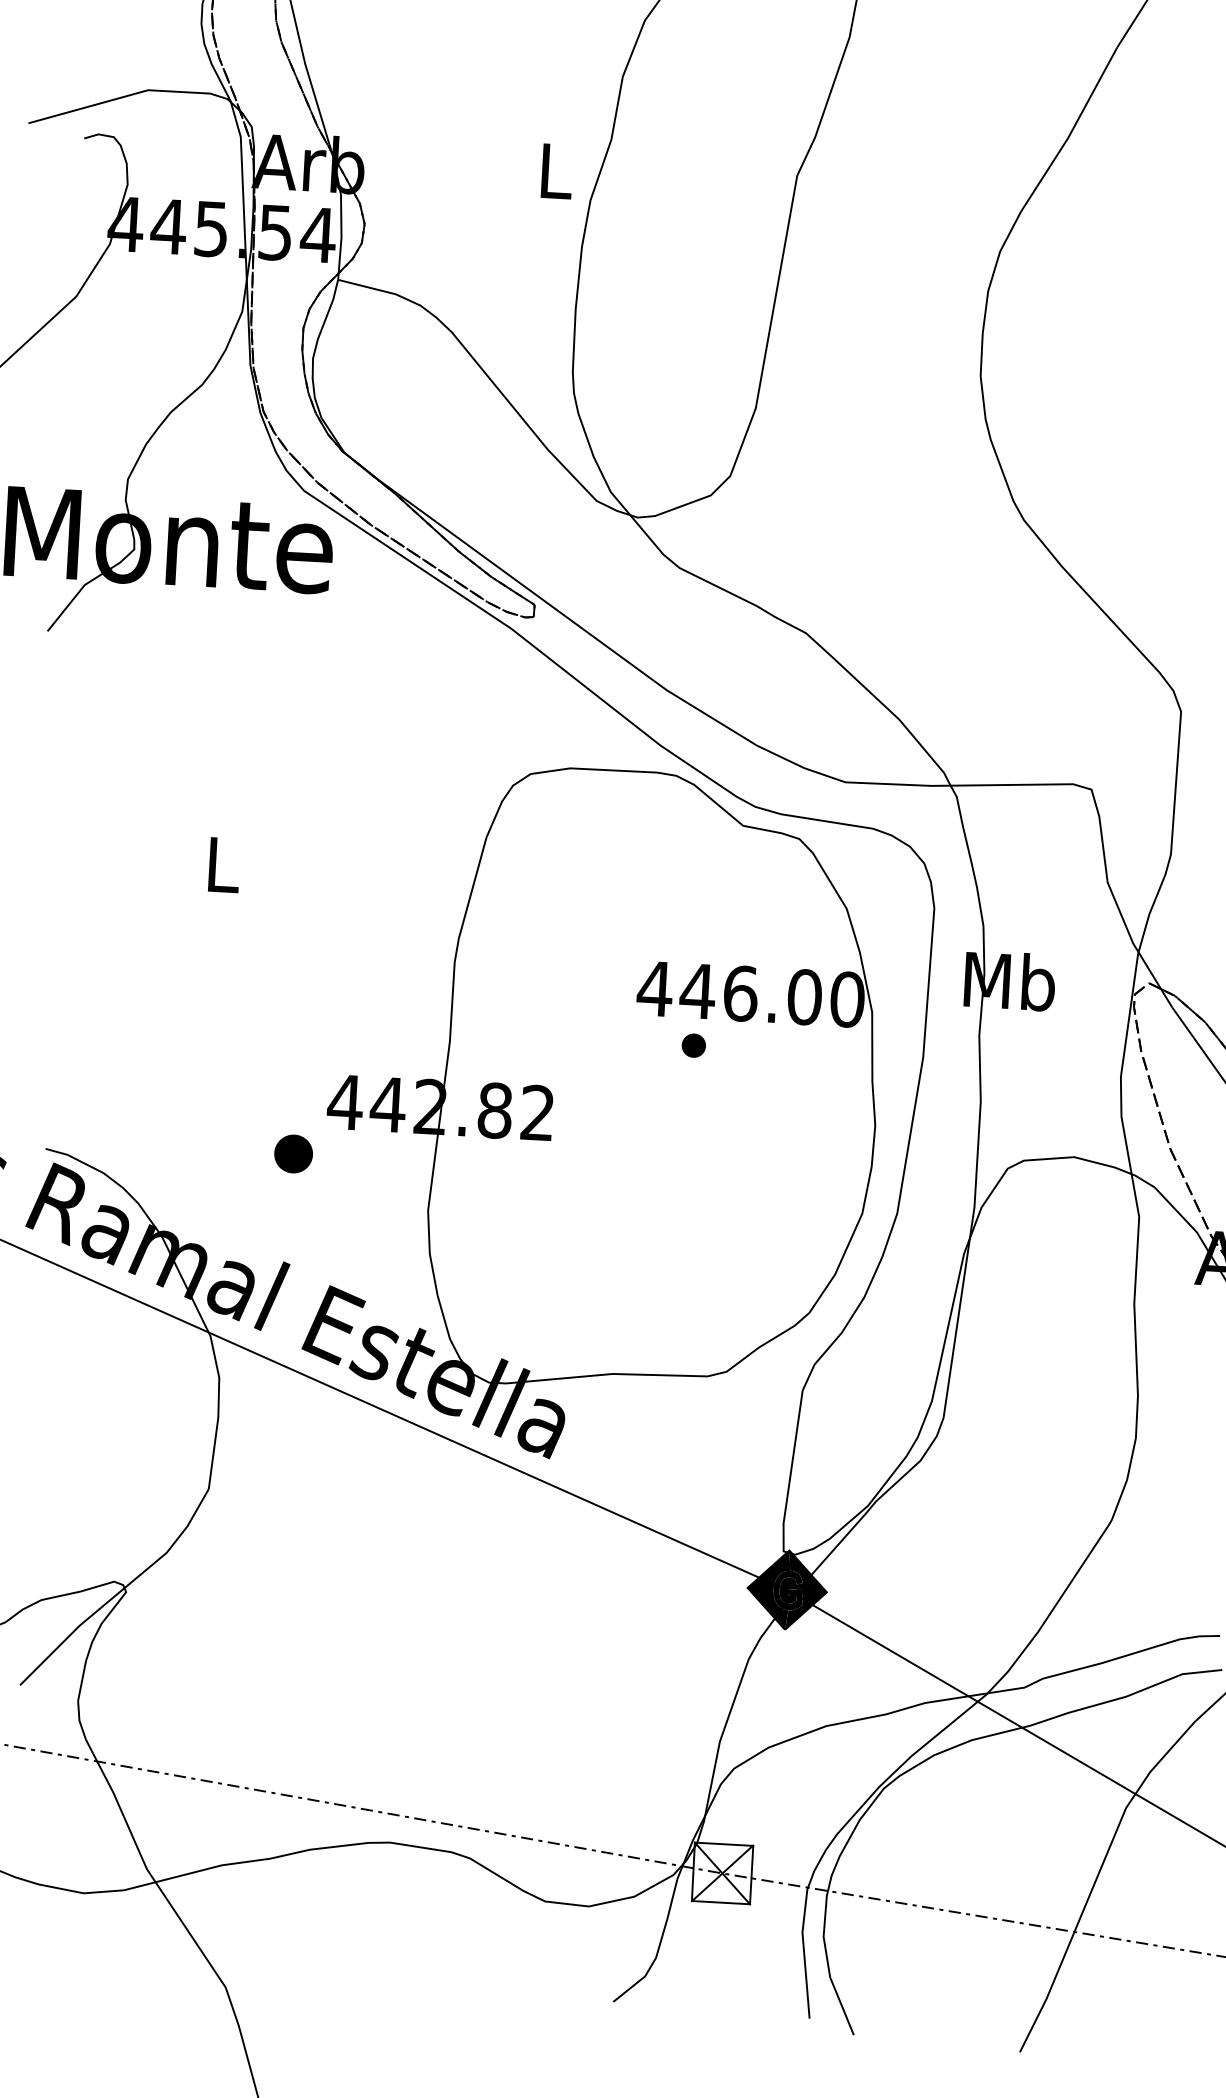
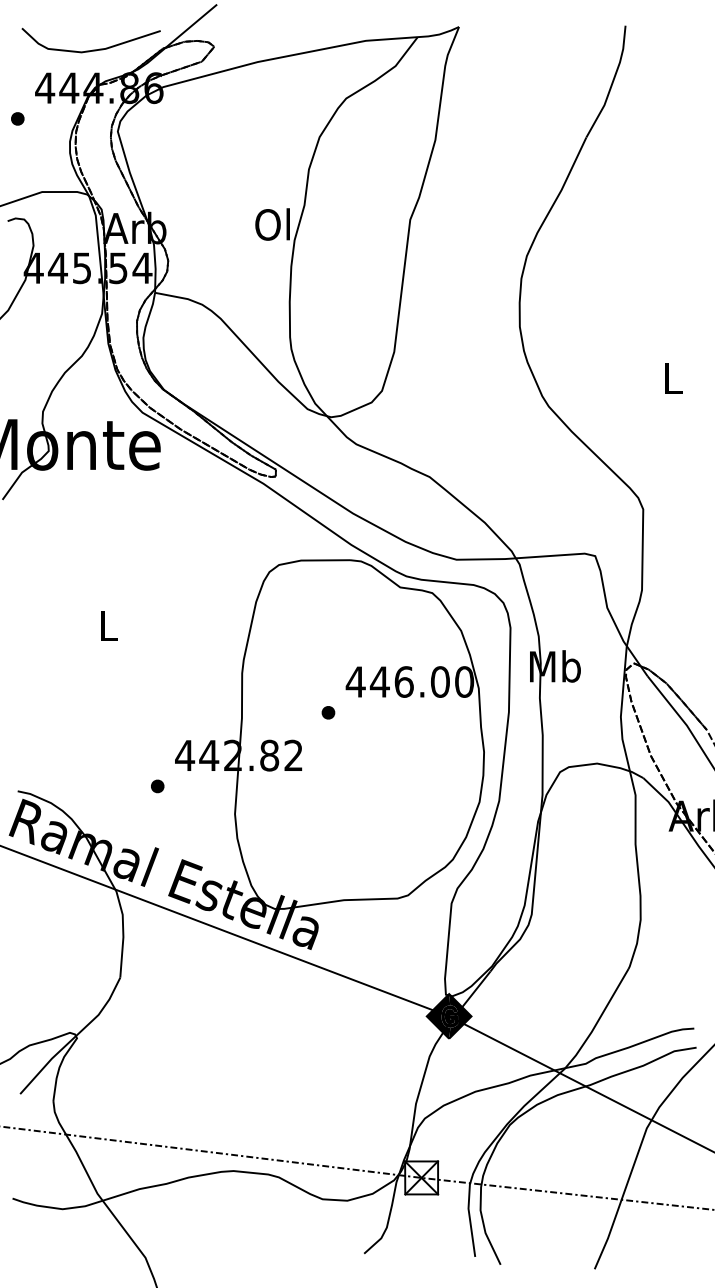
text: (552, 170) -> (272, 224), L -> Ol
part: (693, 1045) -> (328, 712), moved
part: (293, 1154) -> (157, 786), size x0.62

